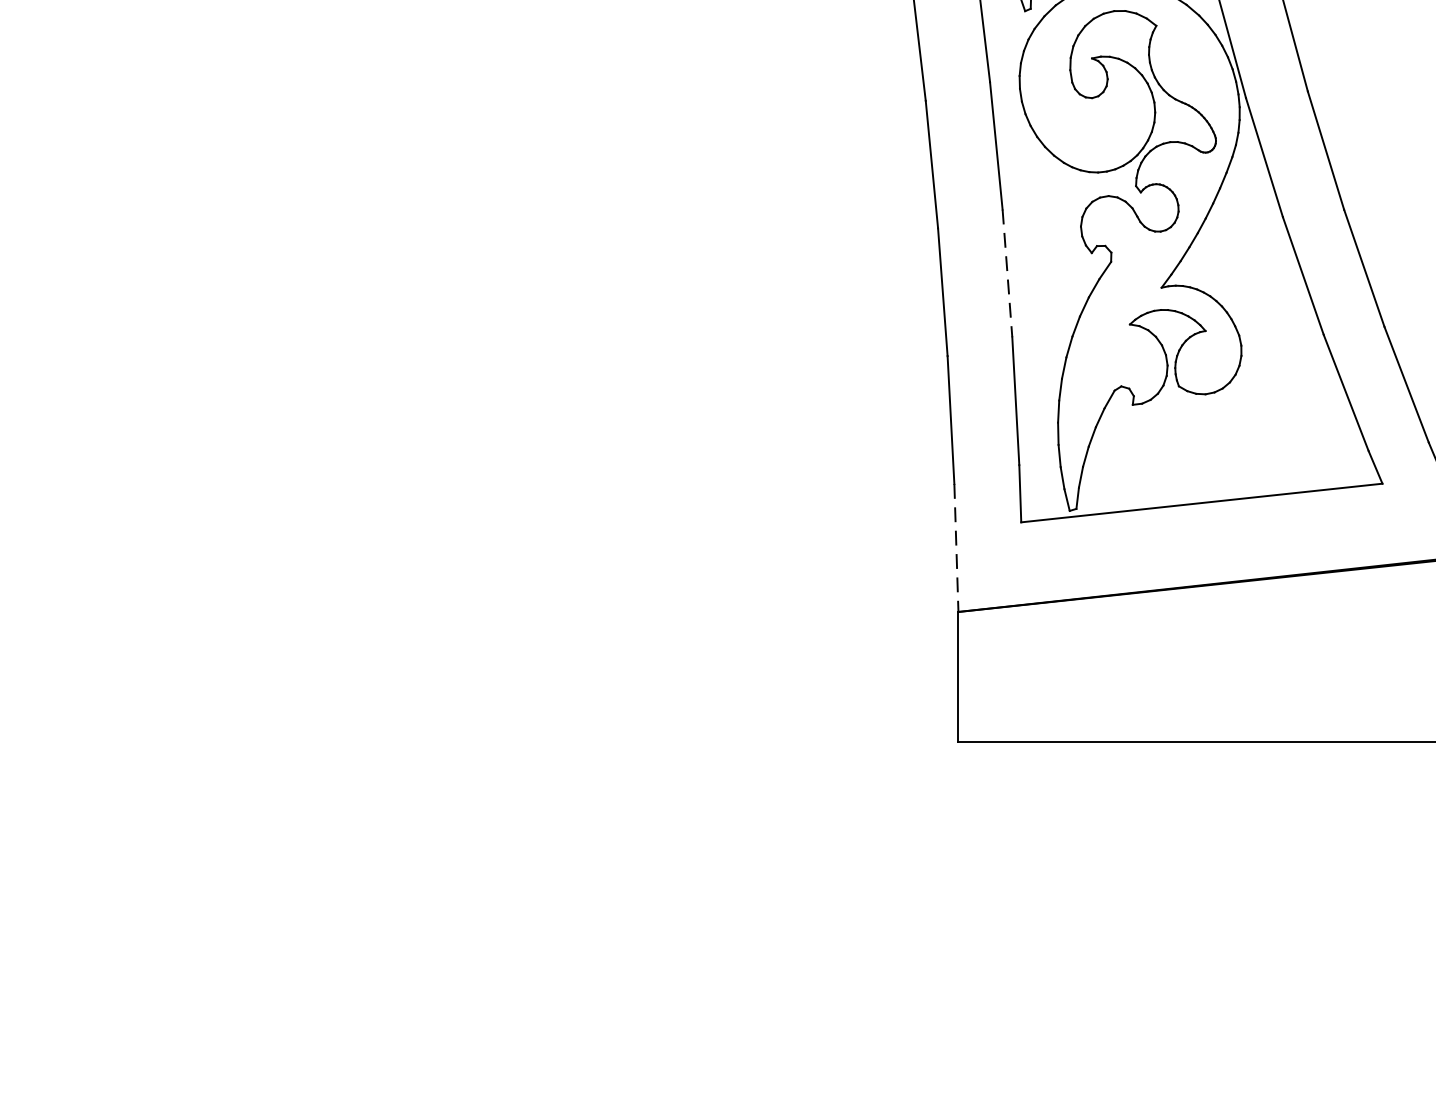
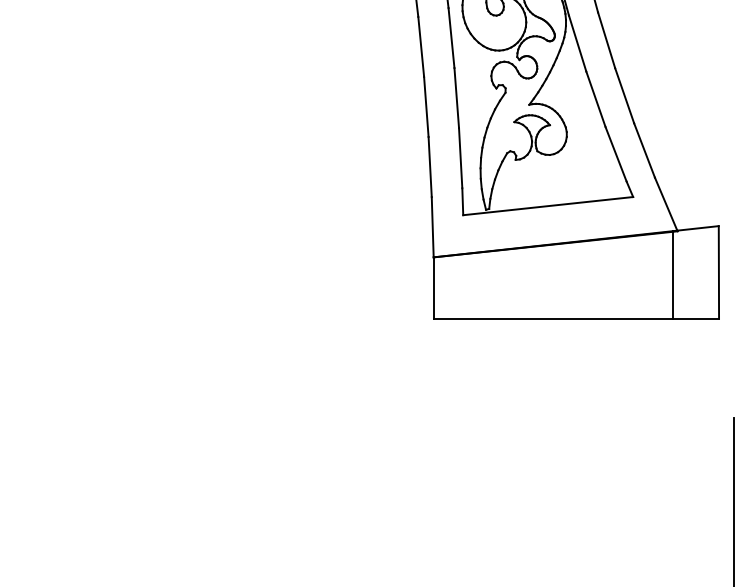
line: (1006, 274) -> (456, 98), dashed -> solid
line: (955, 548) -> (432, 227), dashed -> solid

